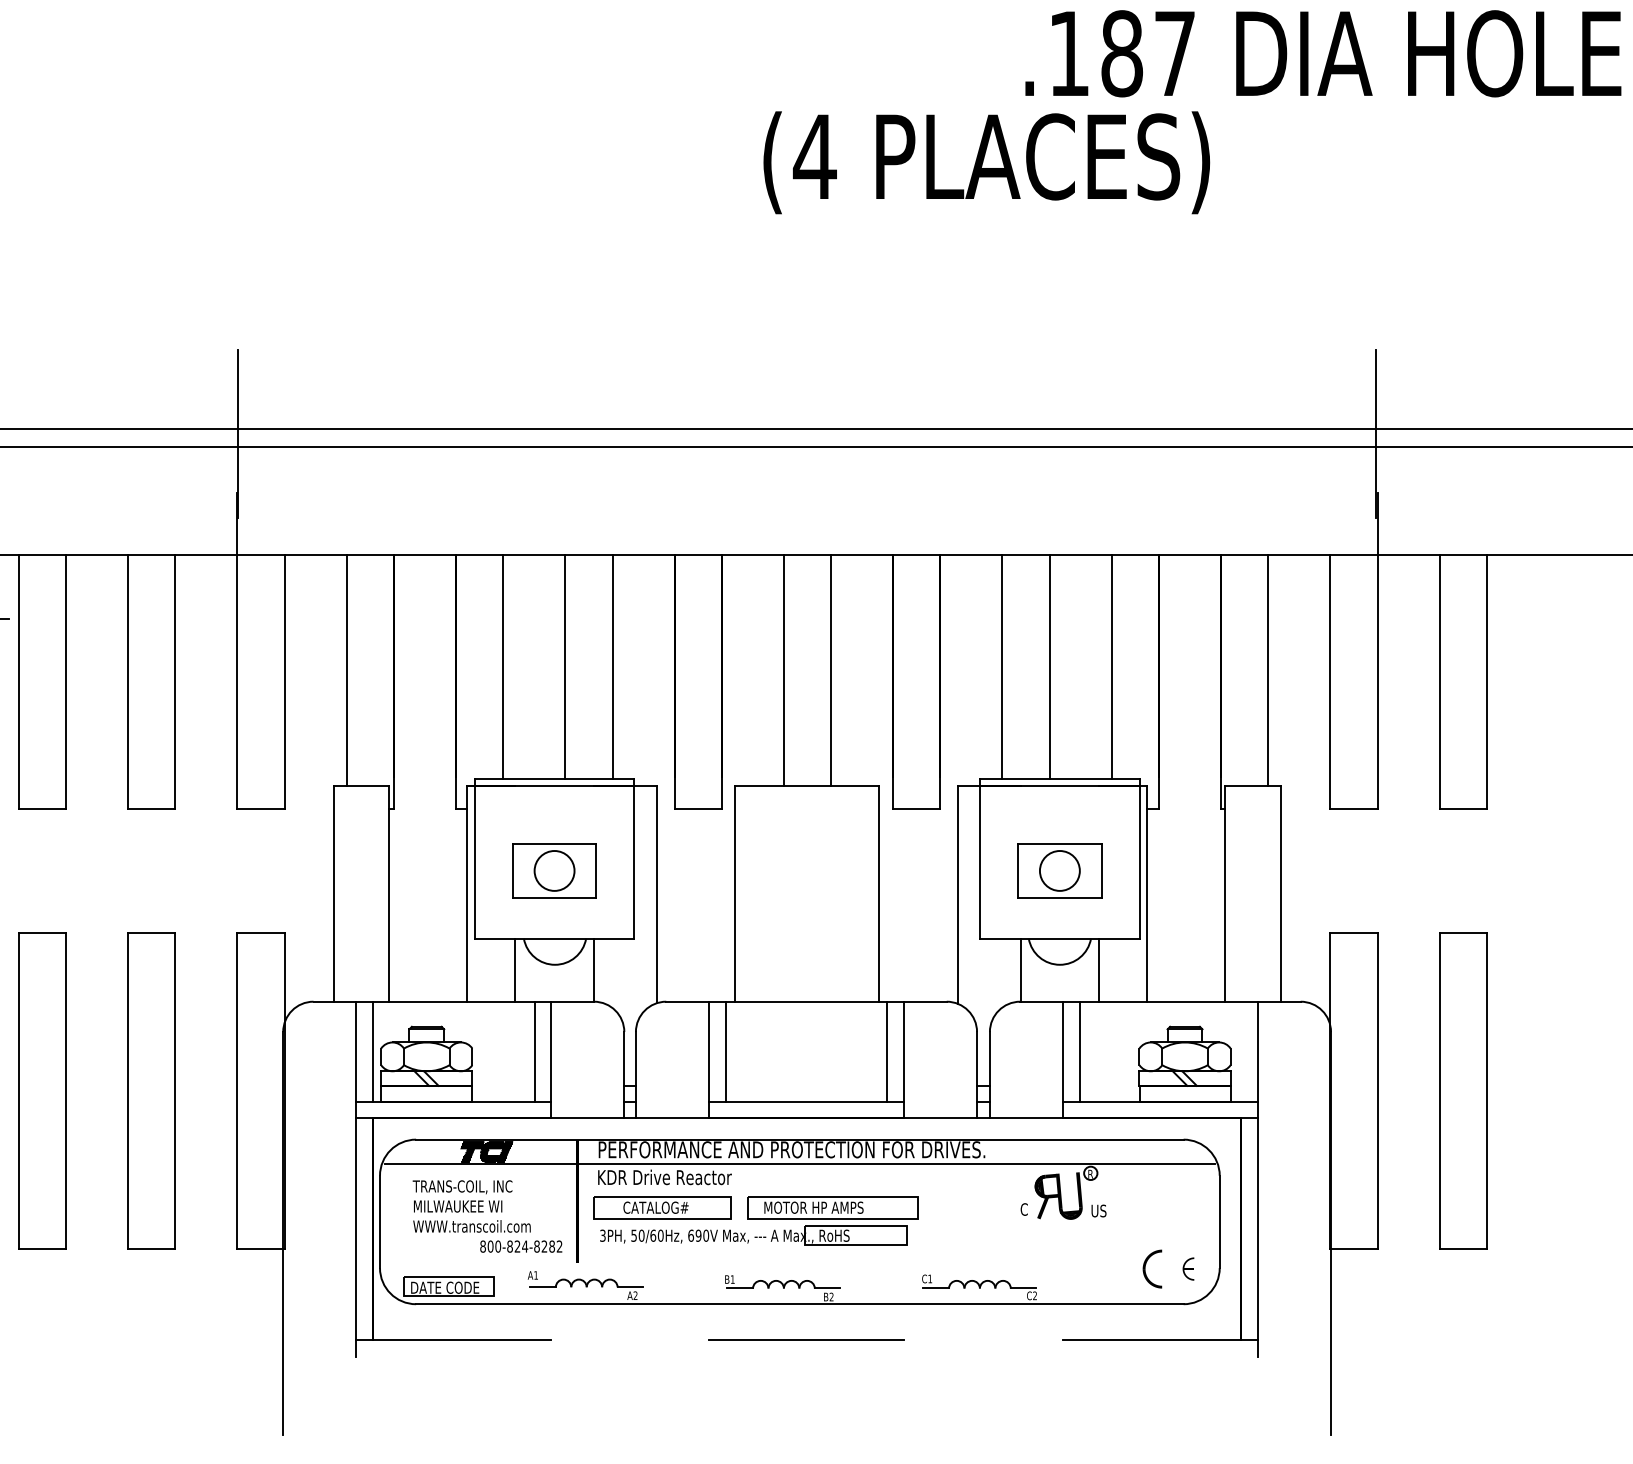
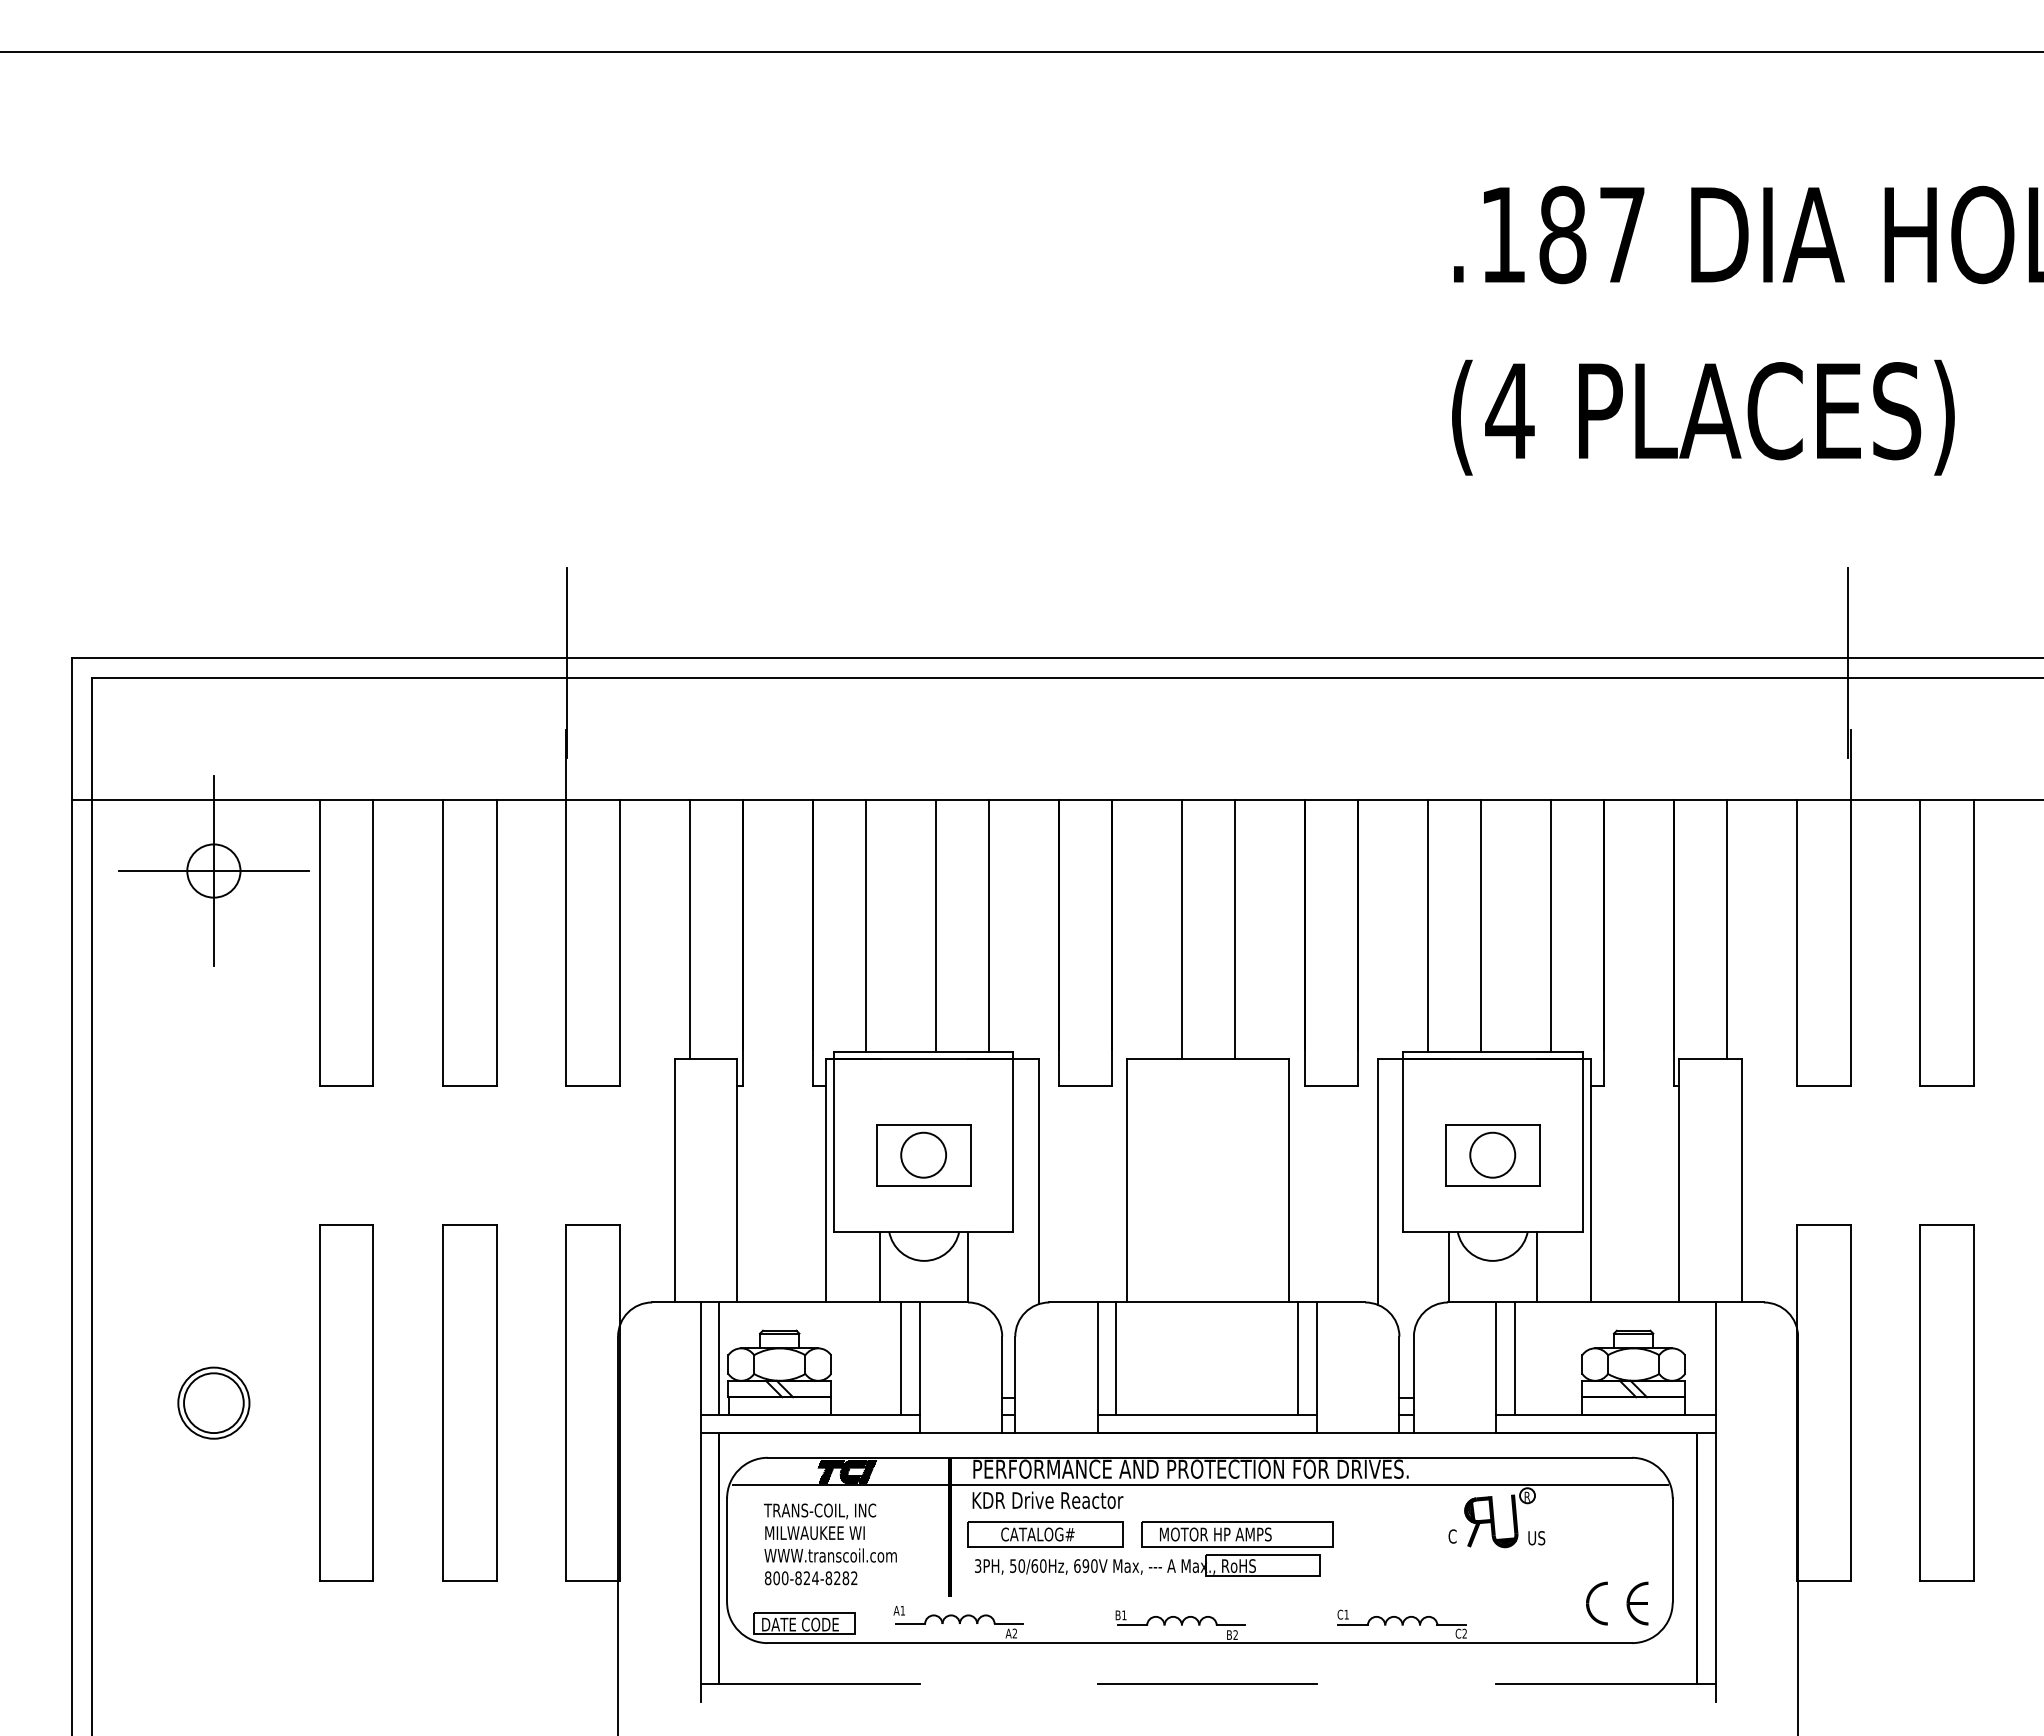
text: (986, 162) -> (1703, 417), moved
text: (520, 1246) -> (810, 1578), moved
part: (1188, 1269) -> (1637, 1603), size x1.67

